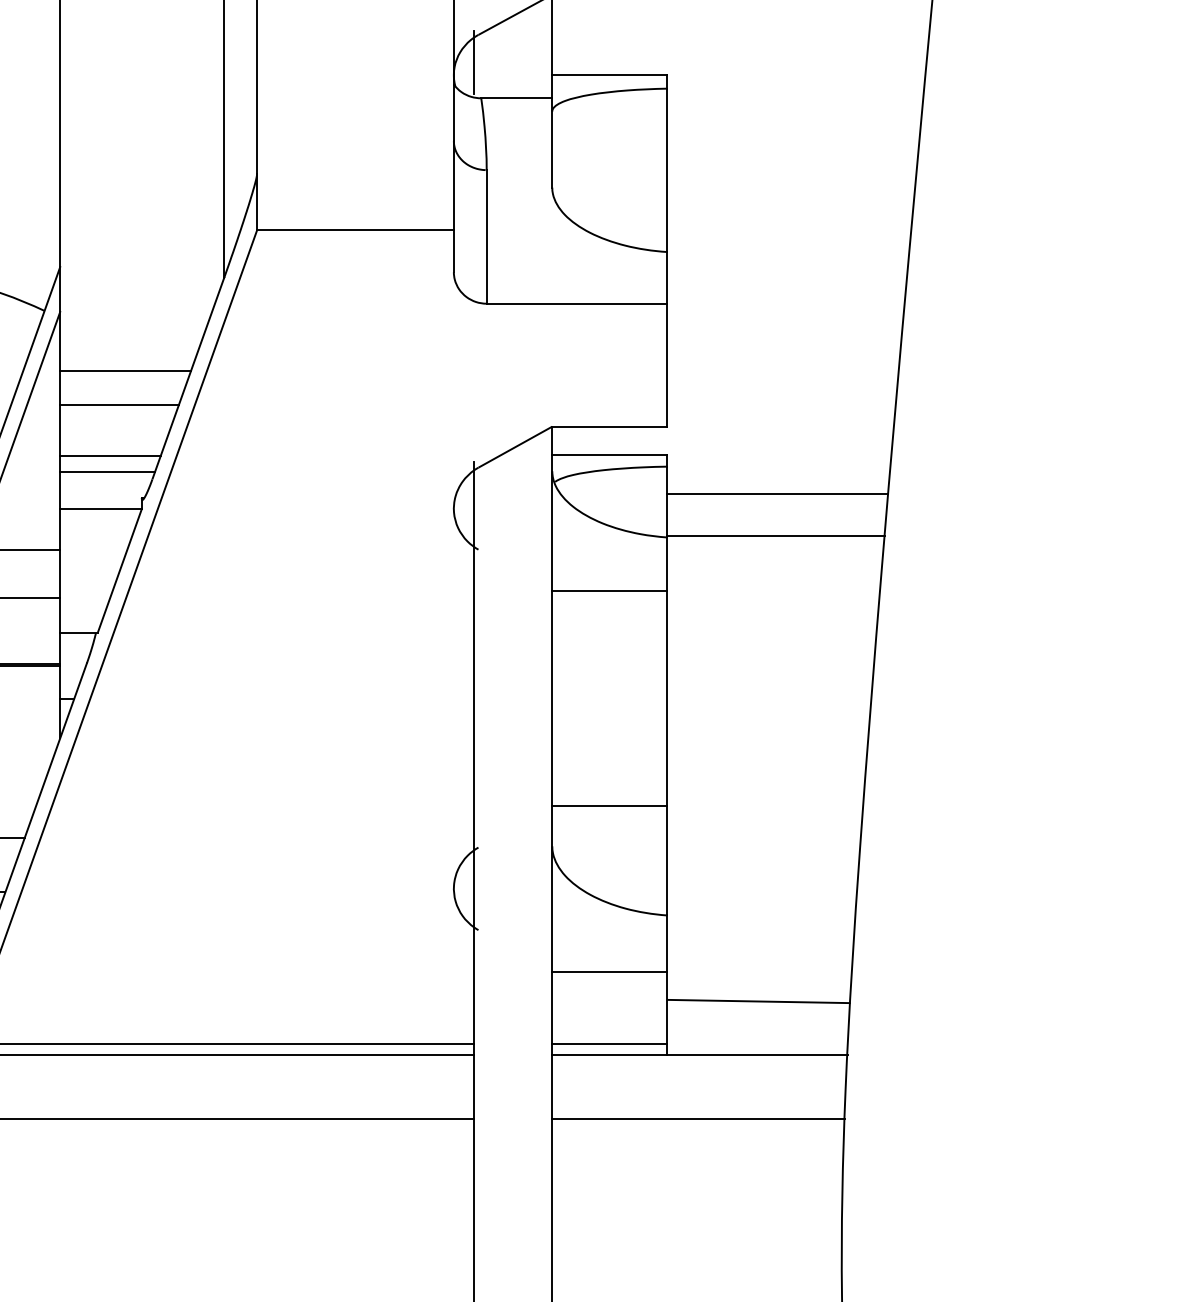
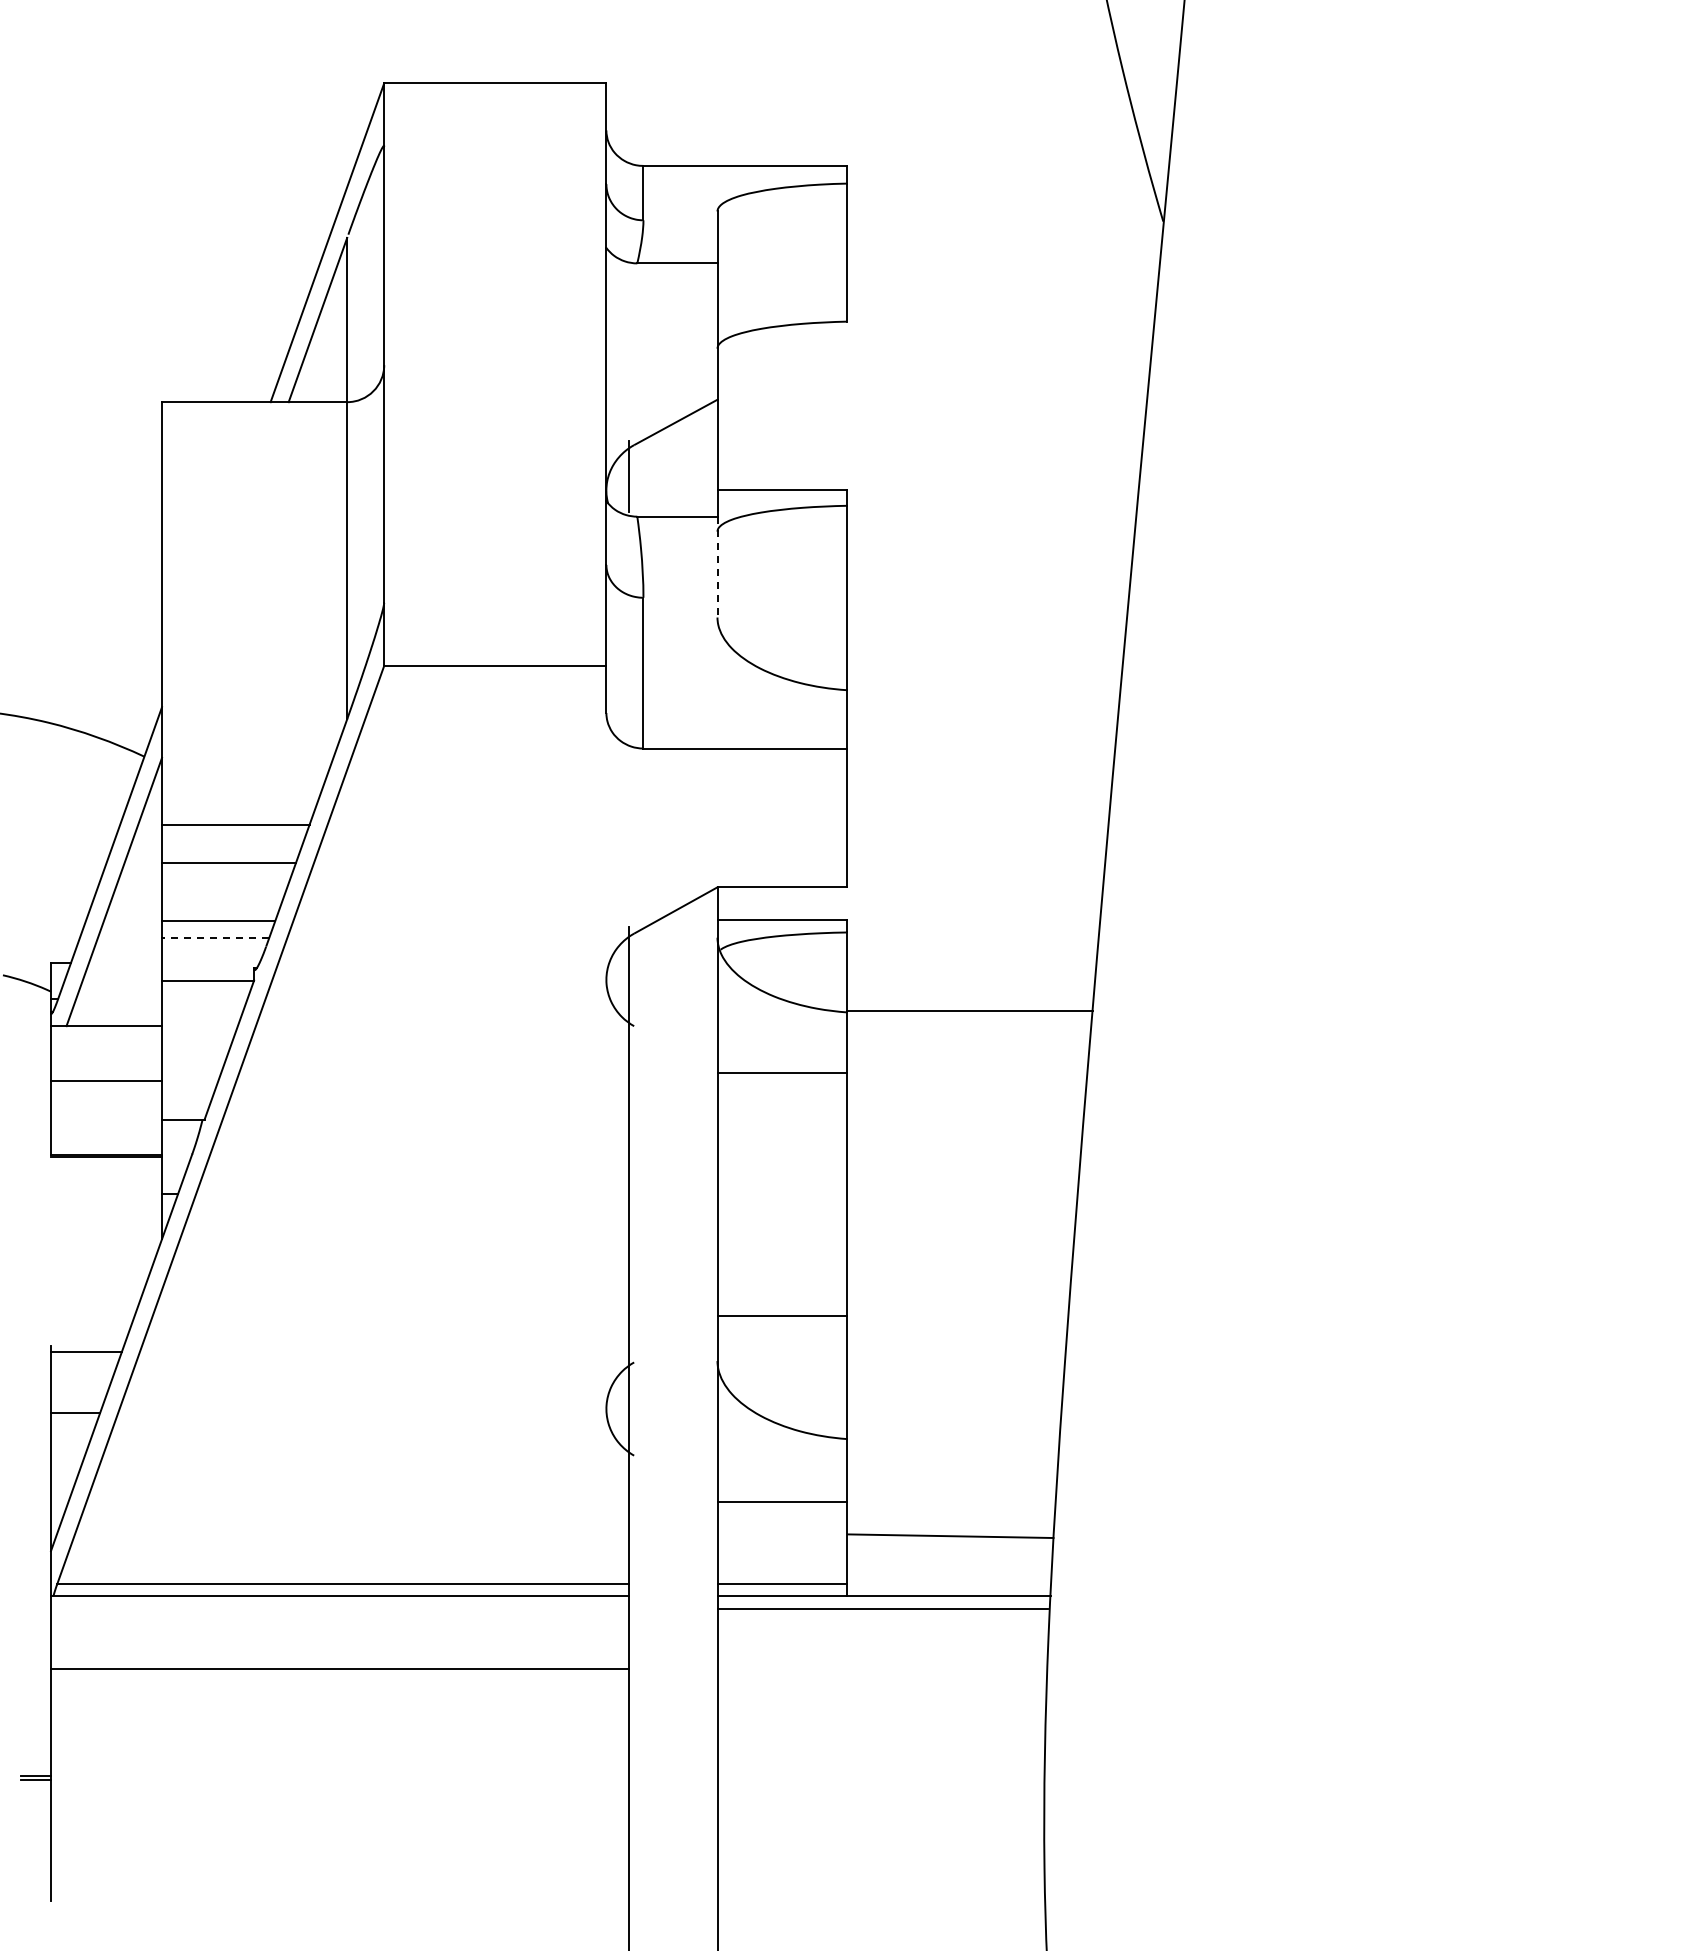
line: (552, 143) -> (717, 567), solid -> dashed
line: (107, 471) -> (215, 938), solid -> dashed
line: (777, 494) -> (971, 963), removed
line: (698, 1119) -> (882, 1609), moved

